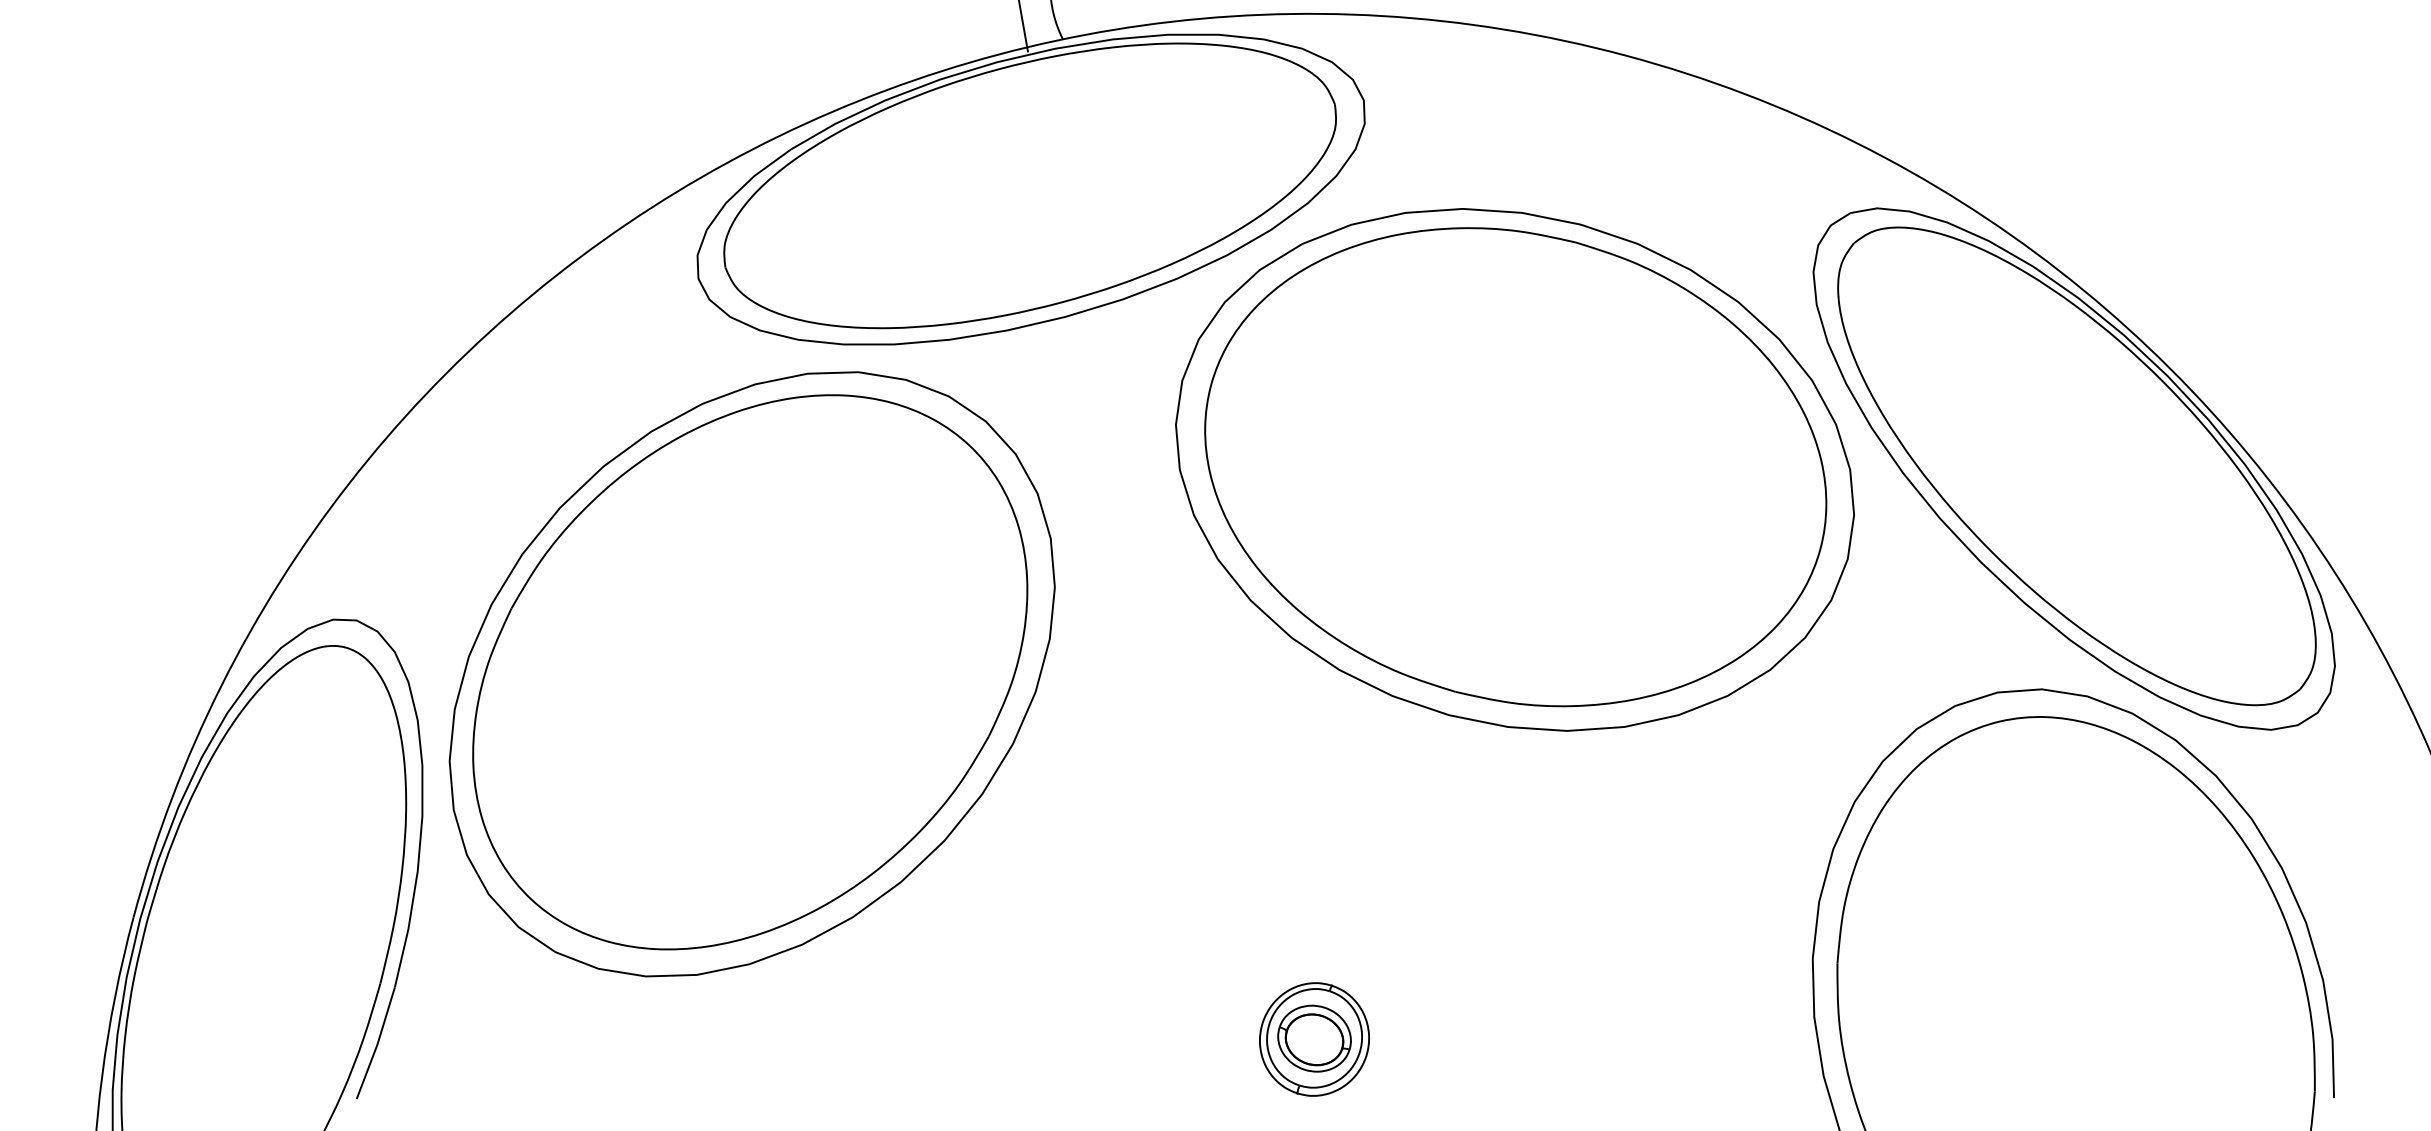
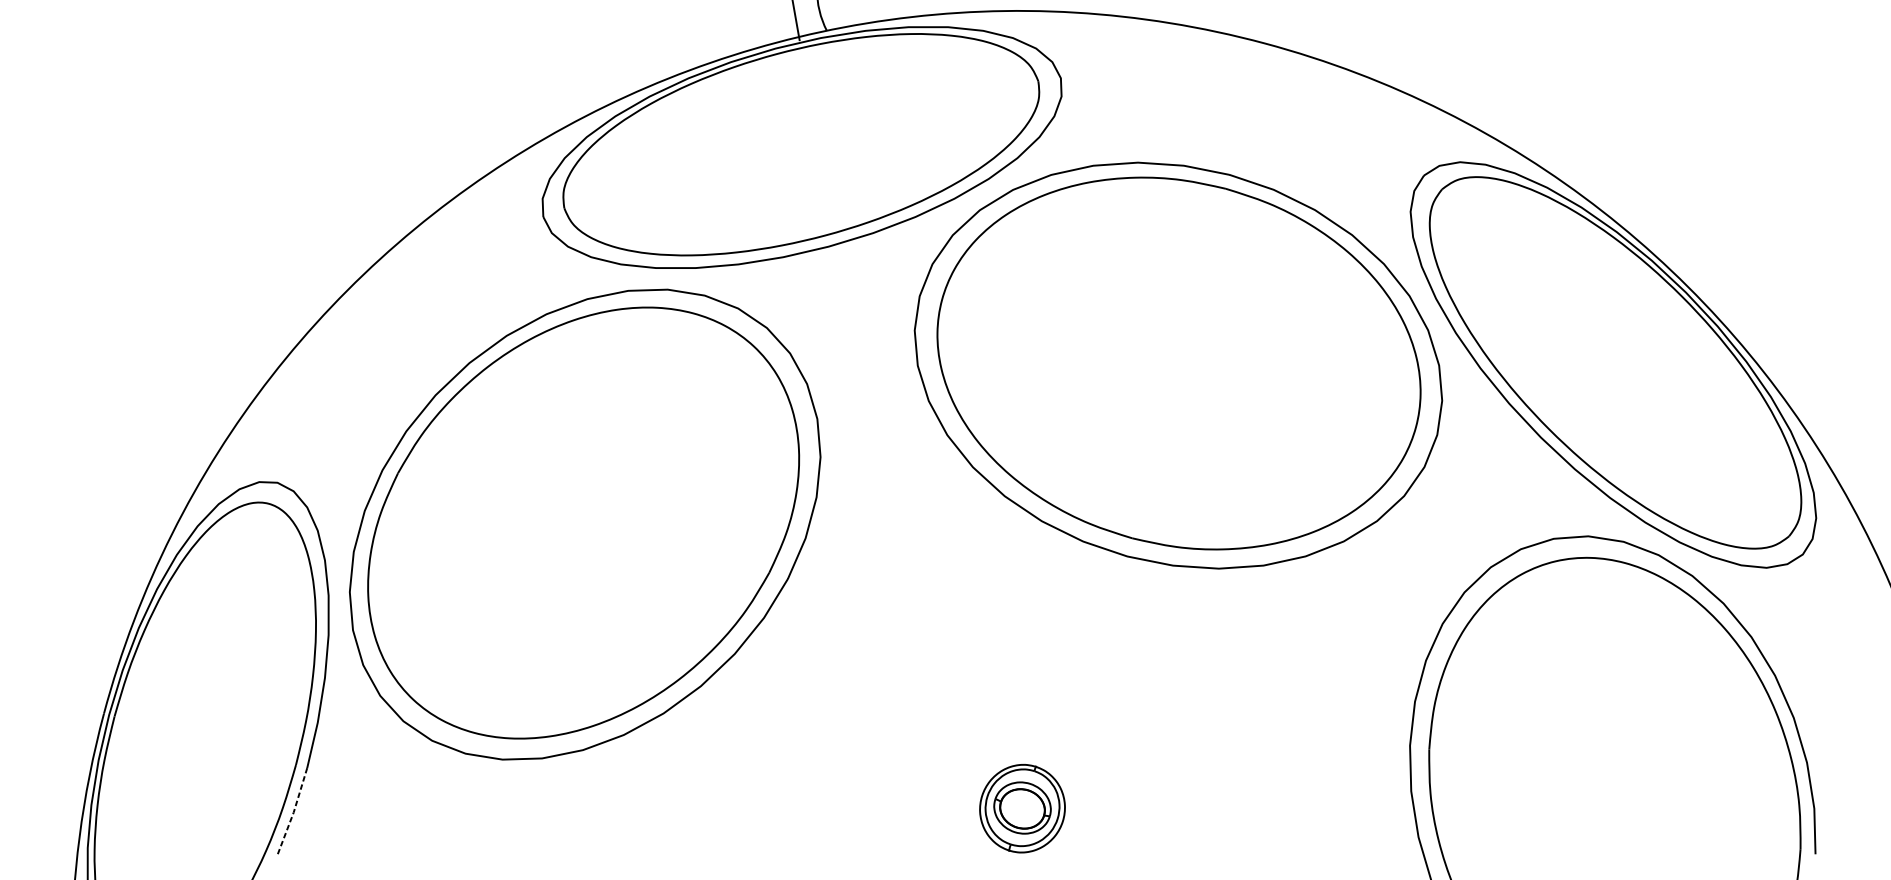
line: (377, 1044) -> (293, 812), solid -> dashed

